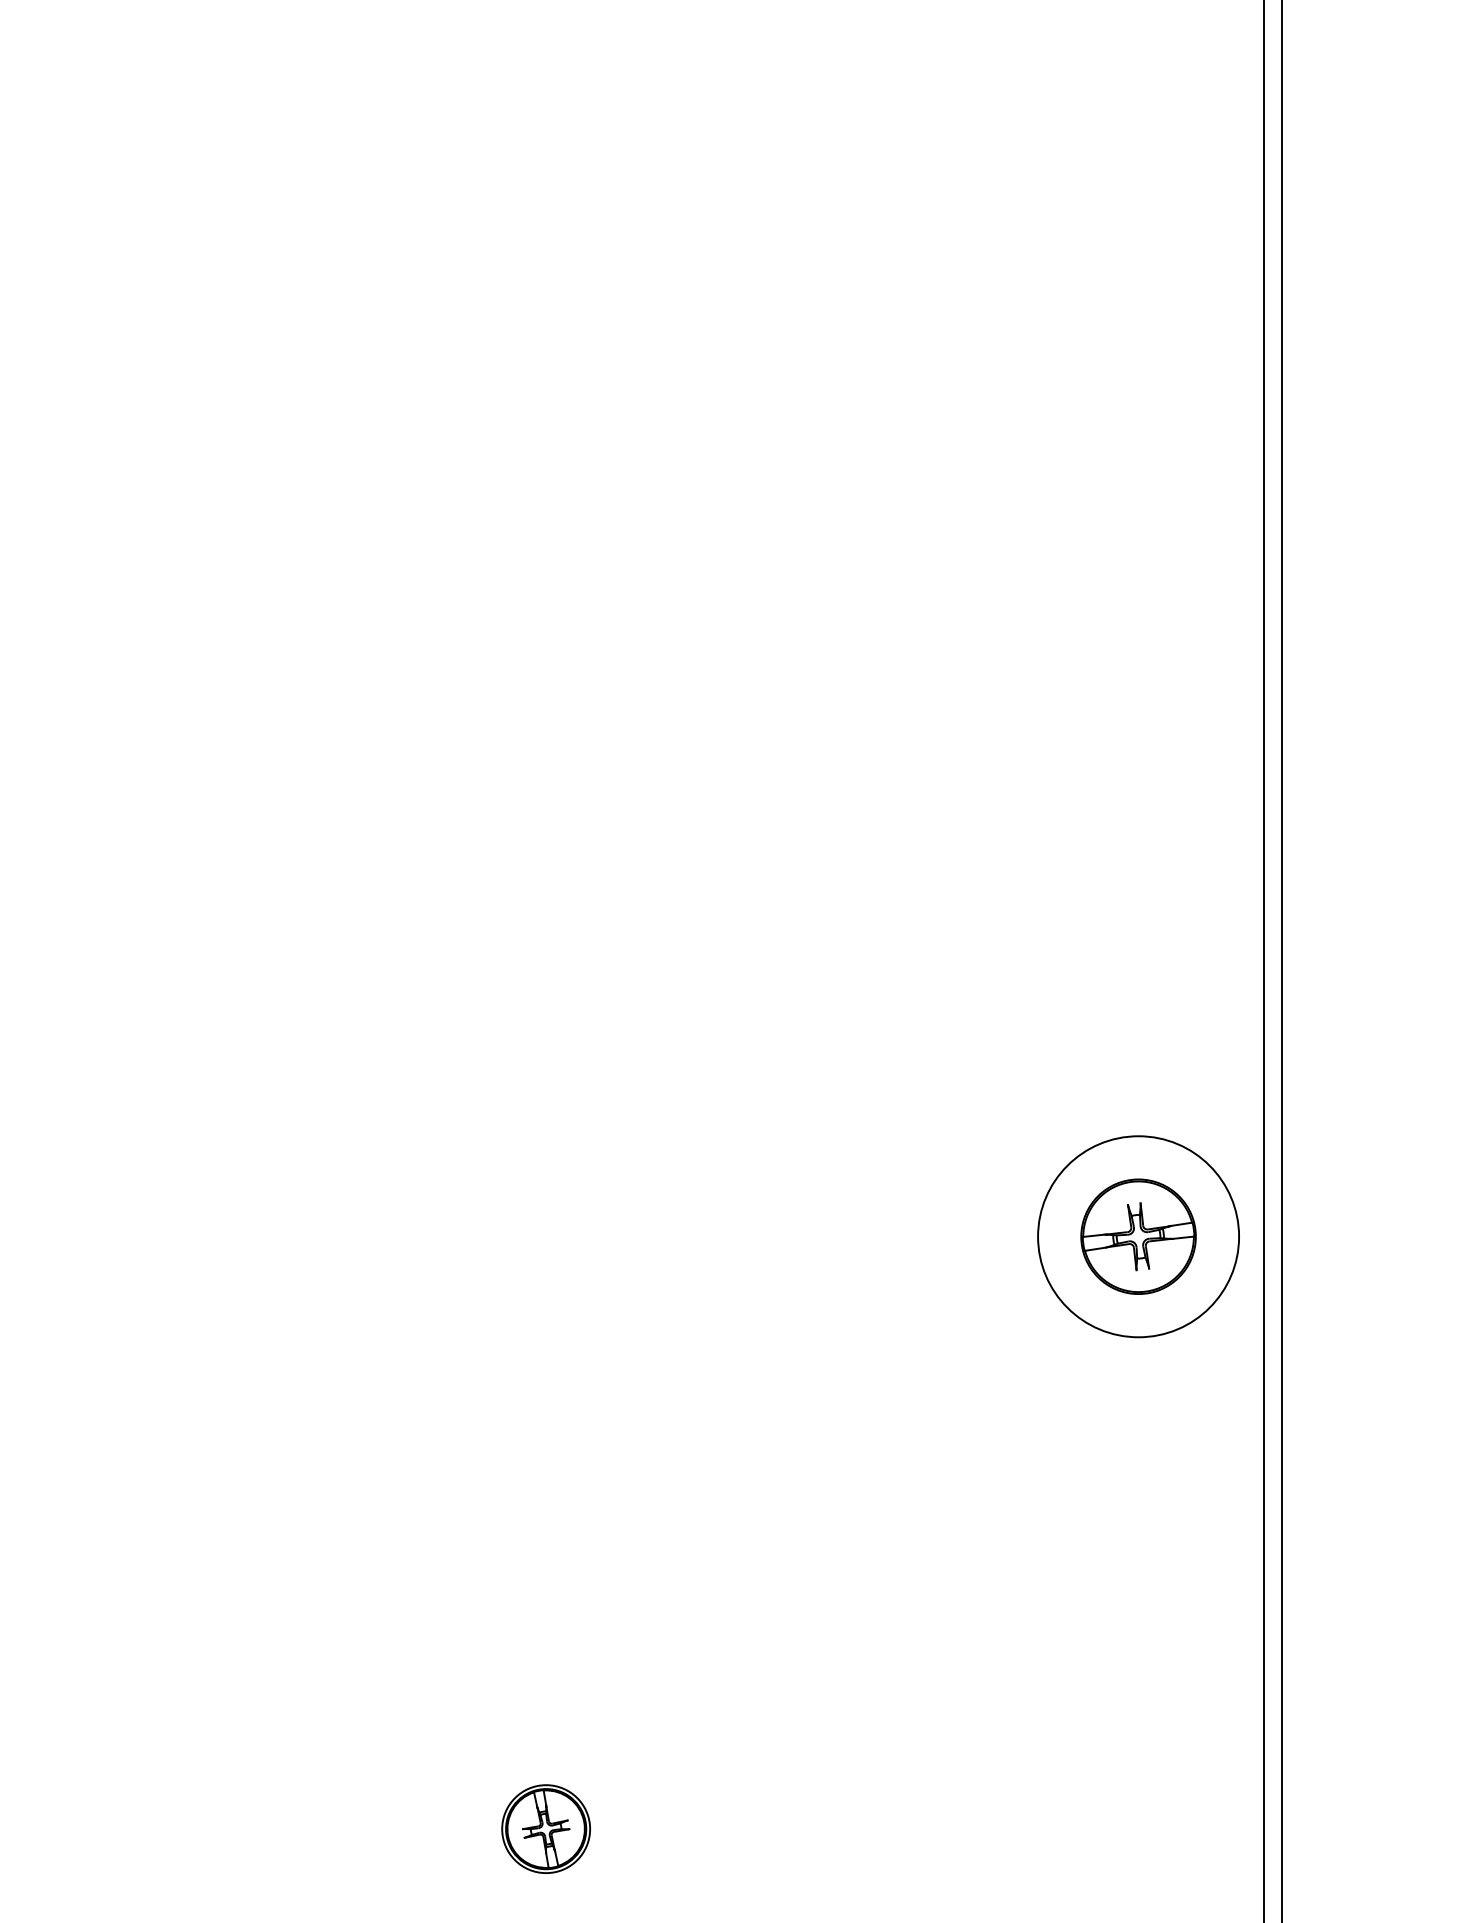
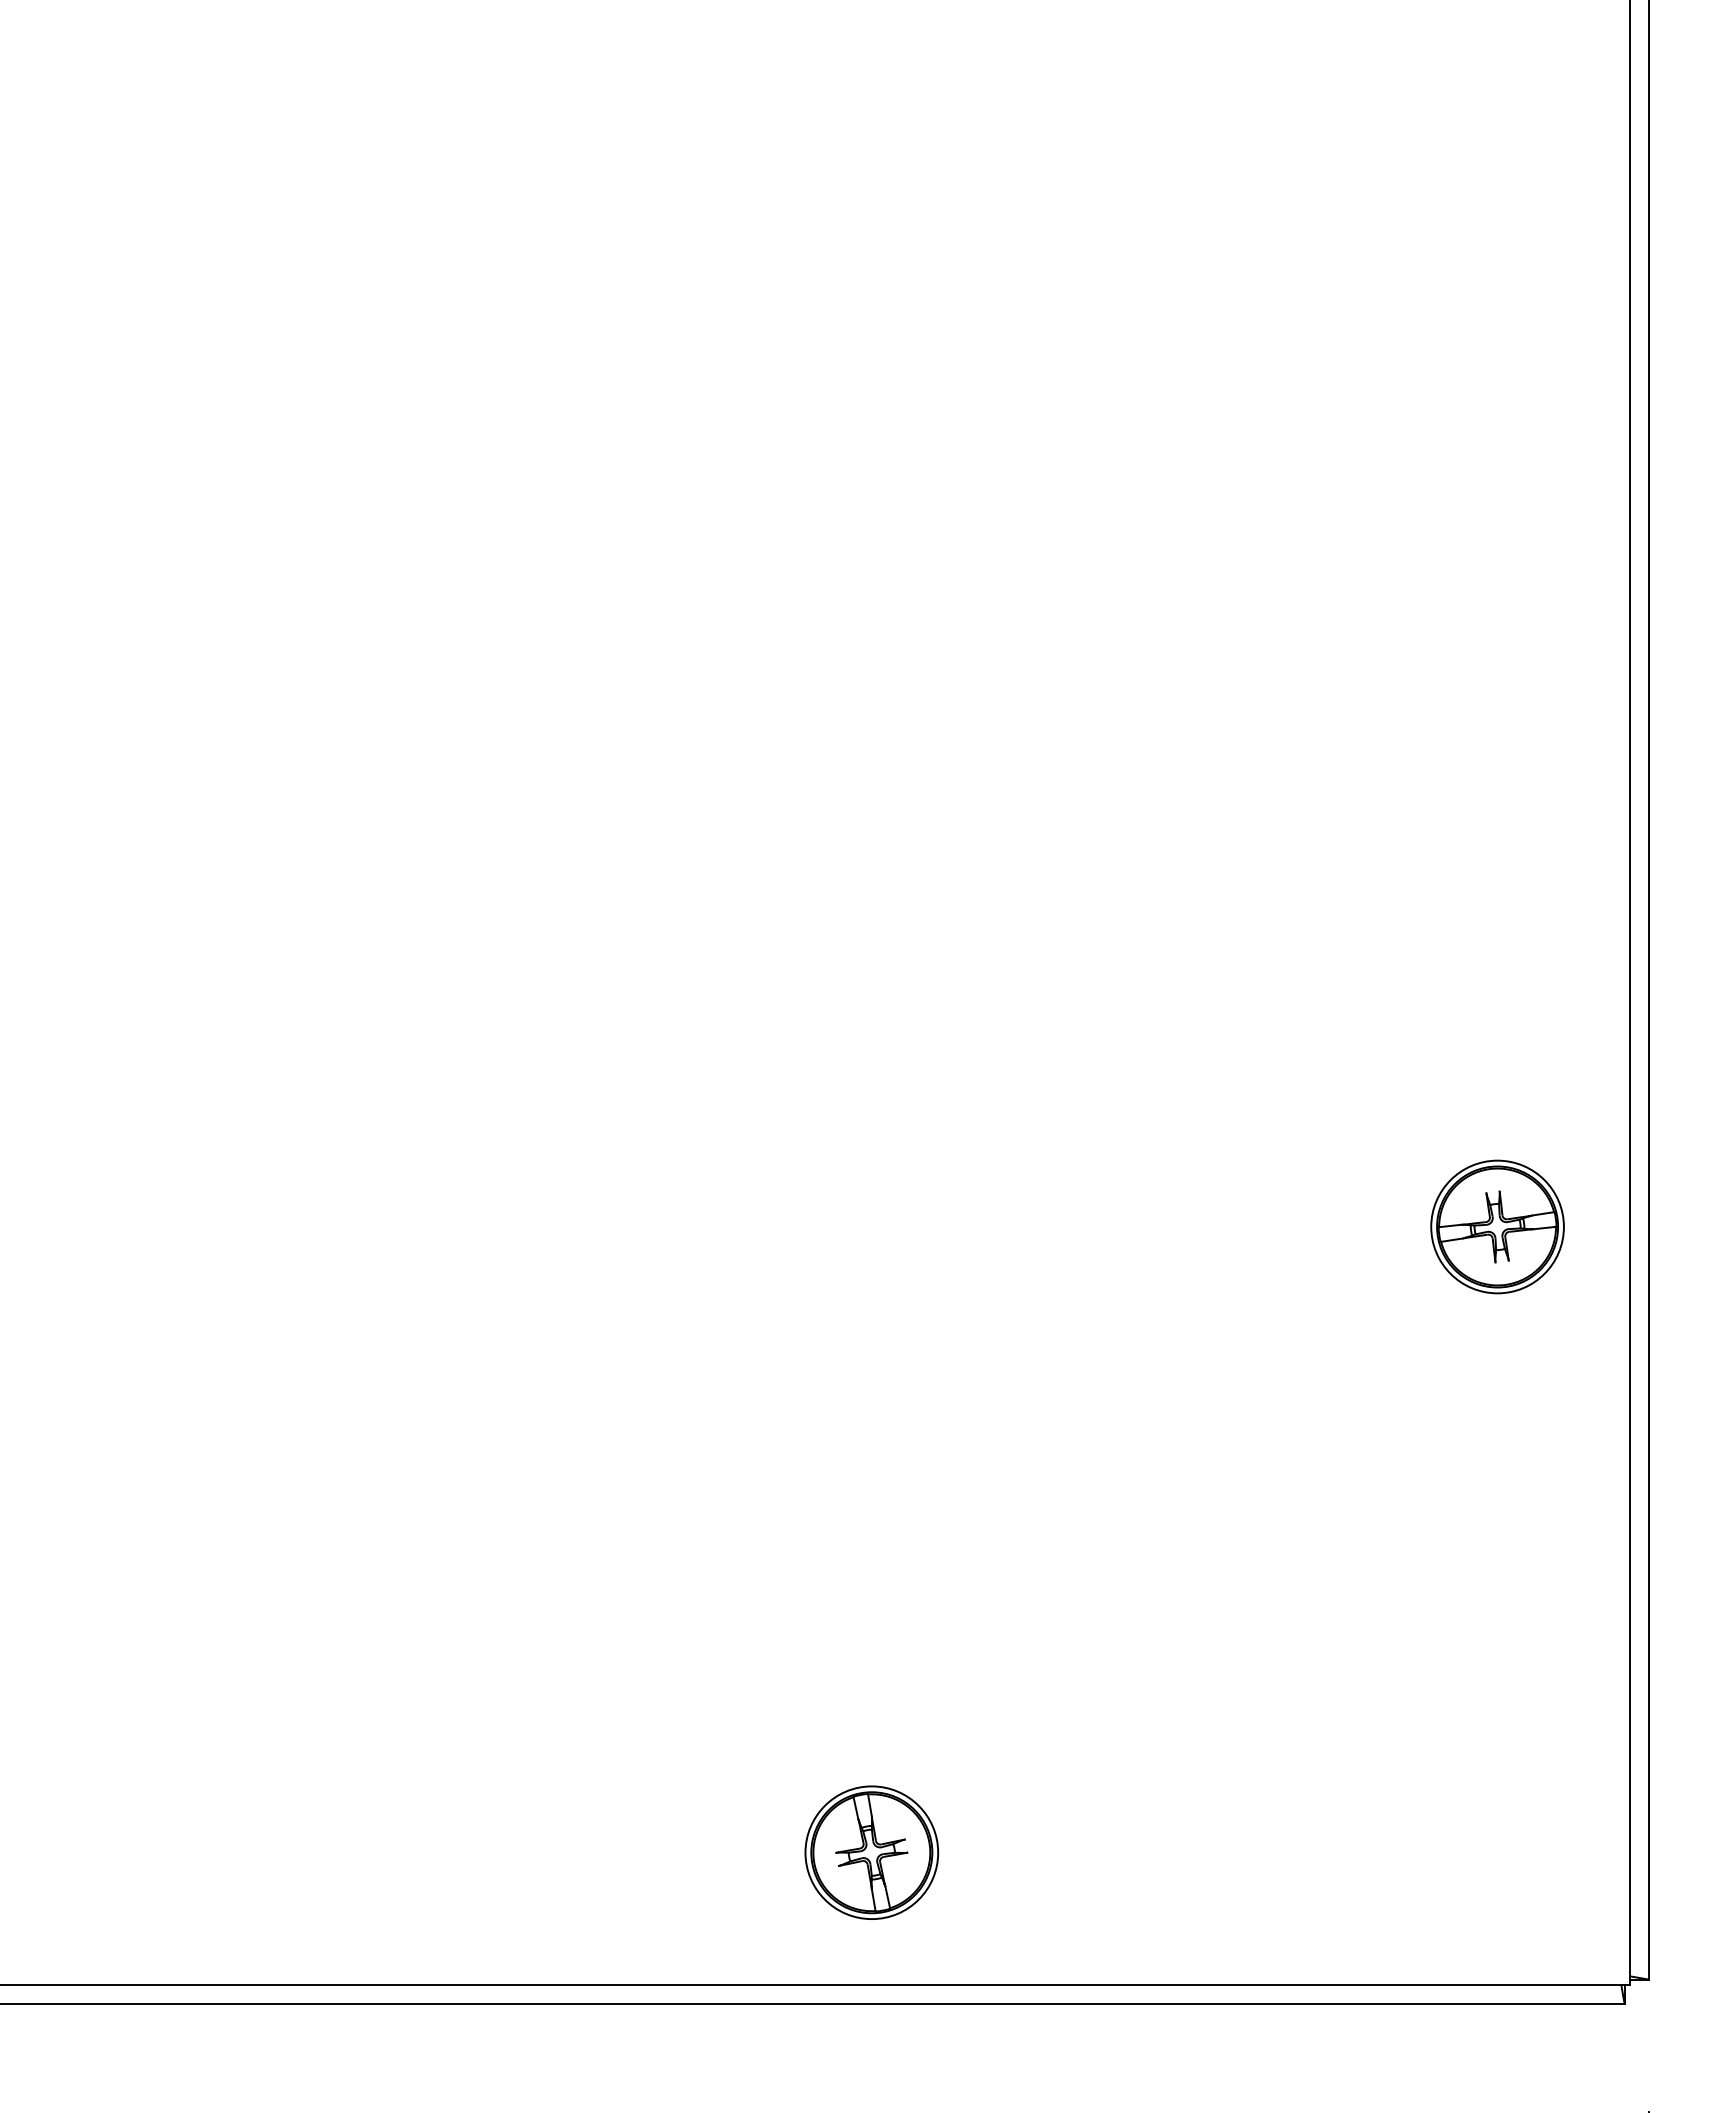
circle: (1138, 1236) -> (1497, 1226), size x0.62
part: (545, 1828) -> (871, 1852), size x1.43

